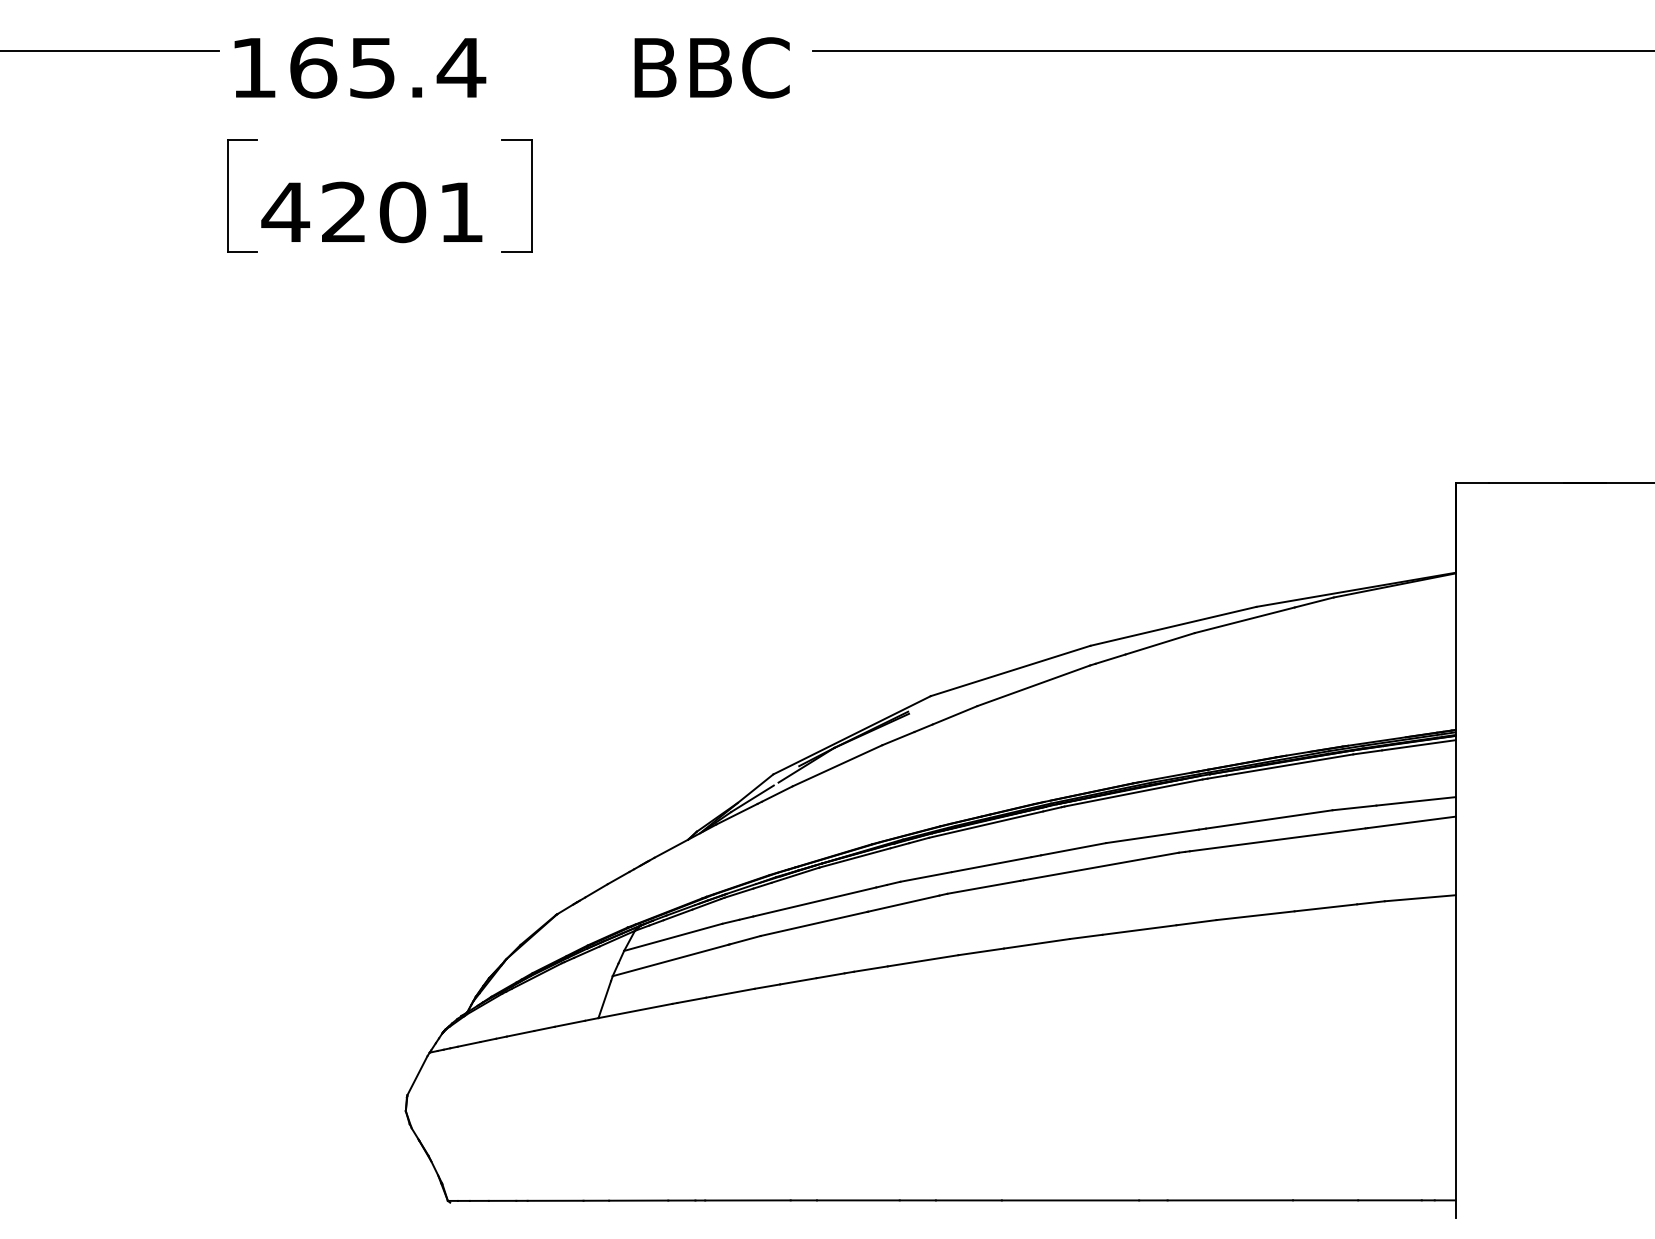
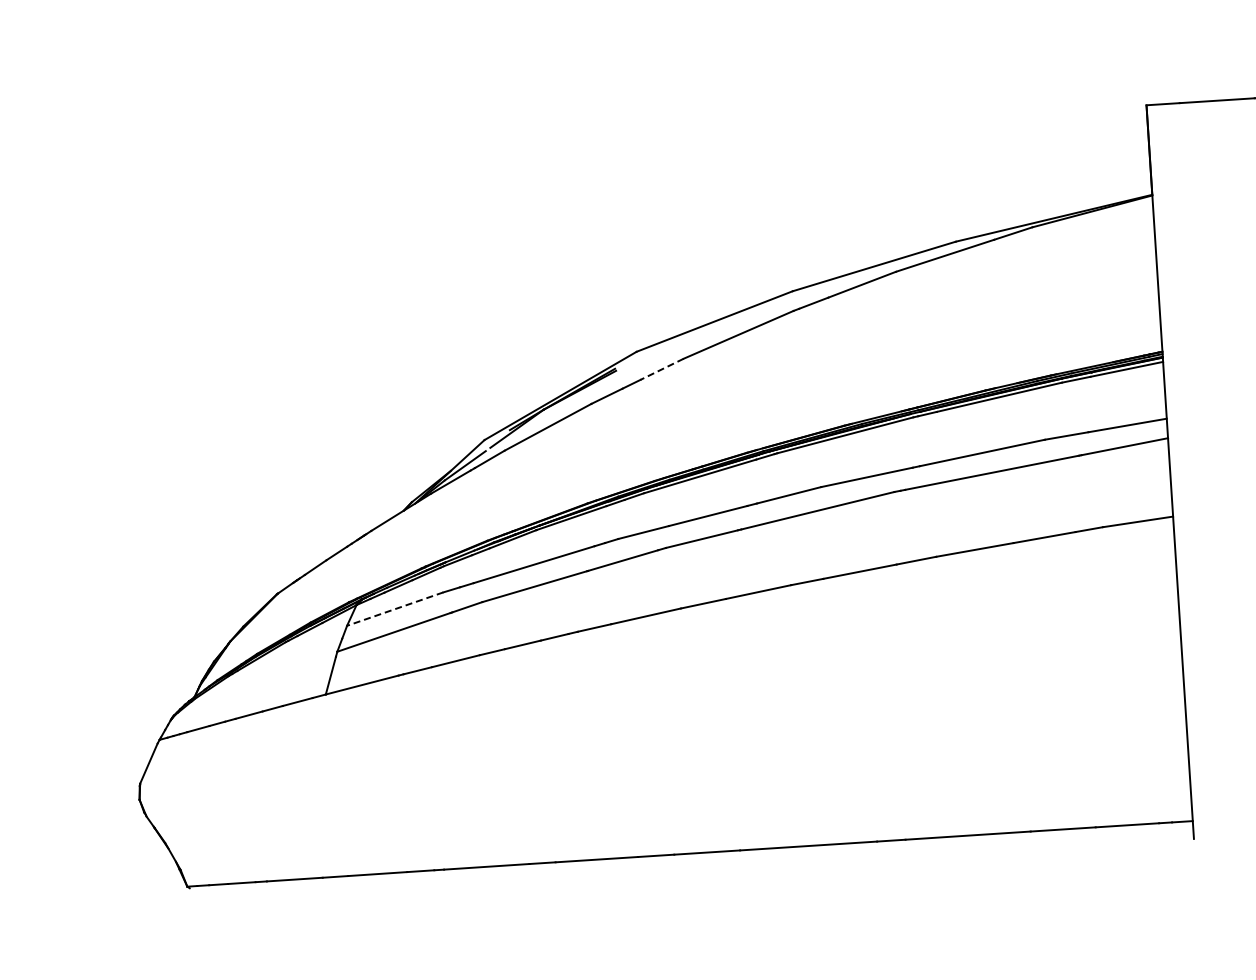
line: (954, 715) -> (661, 369), solid -> dashed
line: (673, 937) -> (395, 609), solid -> dashed

